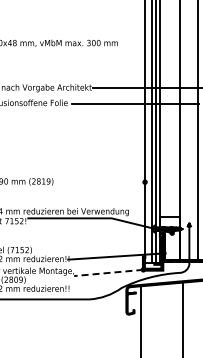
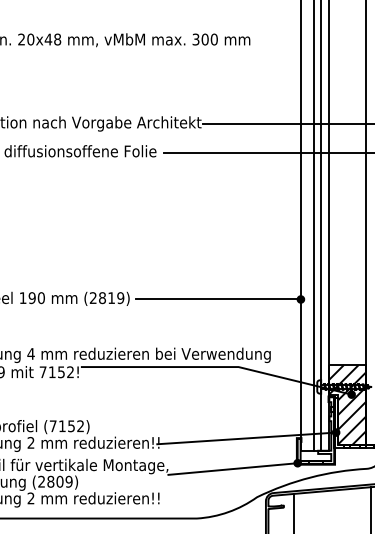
line: (100, 182) -> (217, 300), added
hatch: (169, 238) -> (346, 404), added
line: (108, 272) -> (232, 468), dashed -> solid

